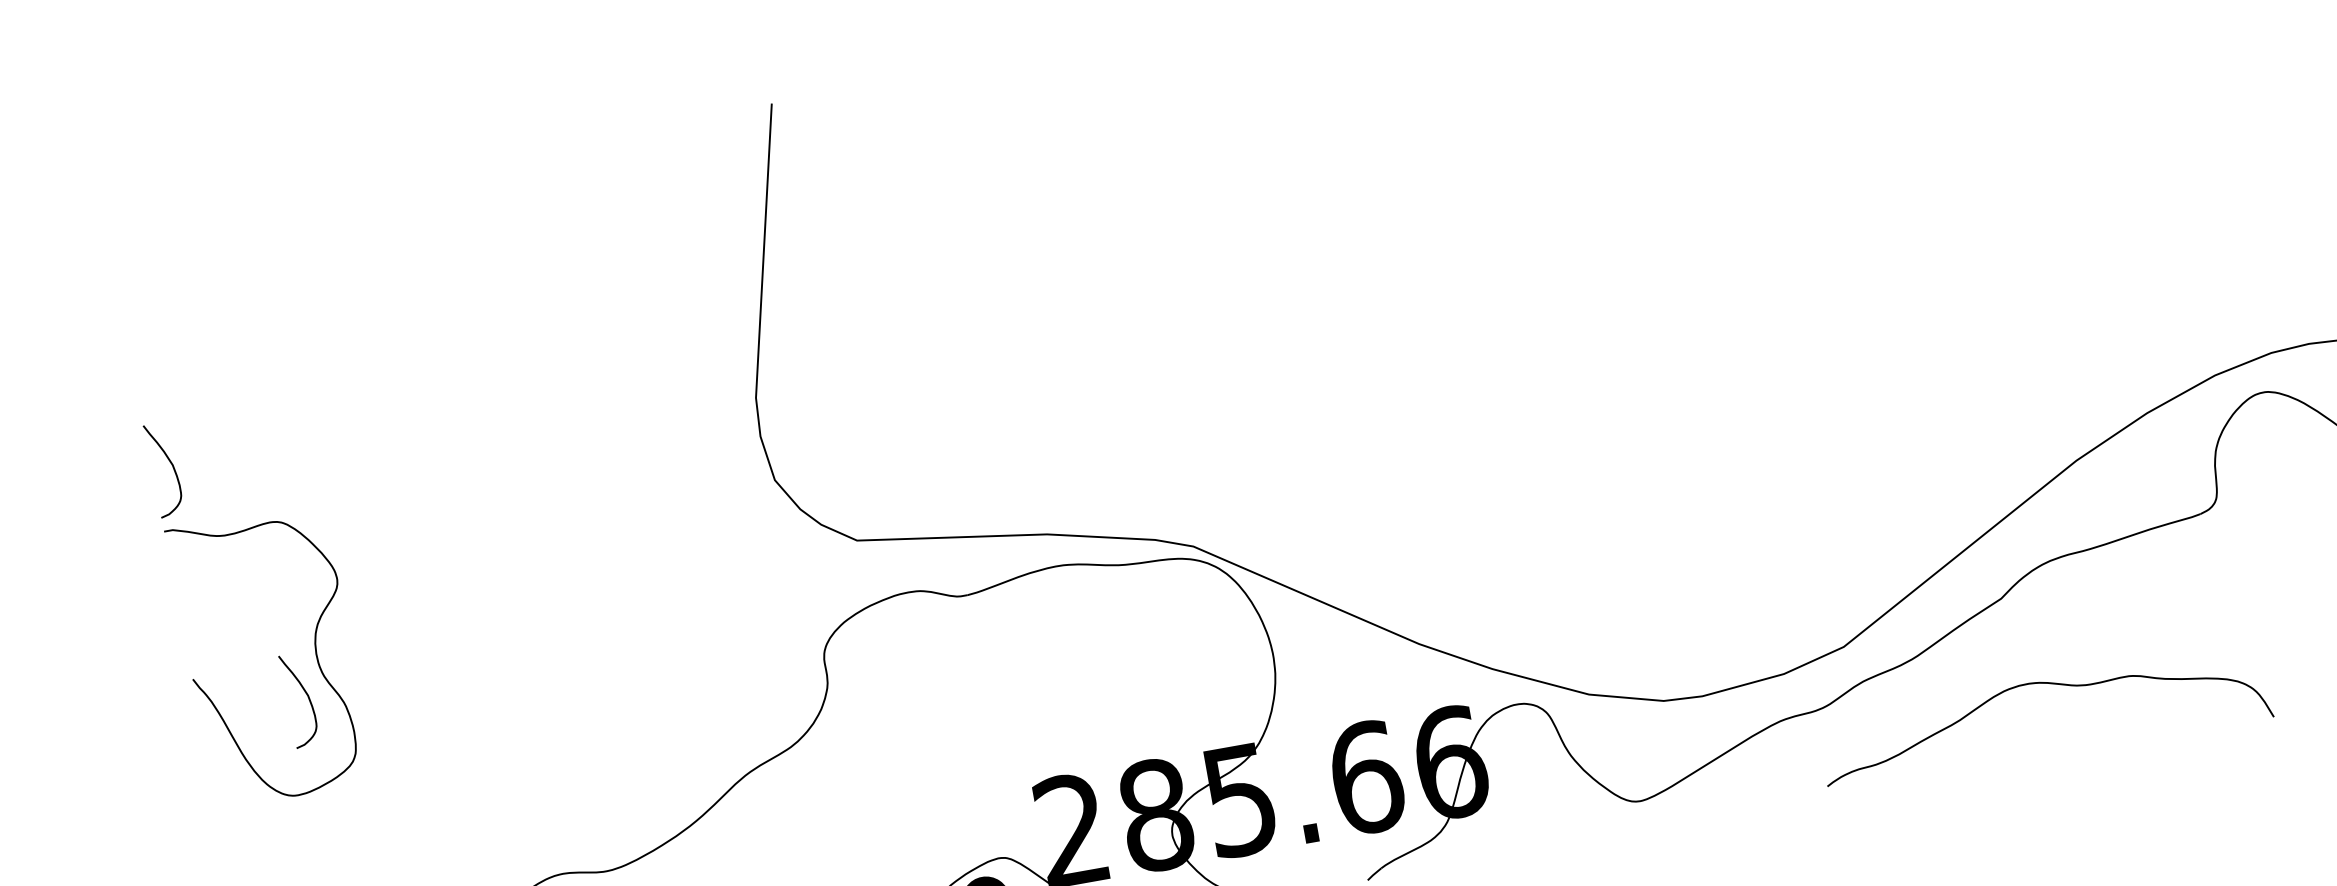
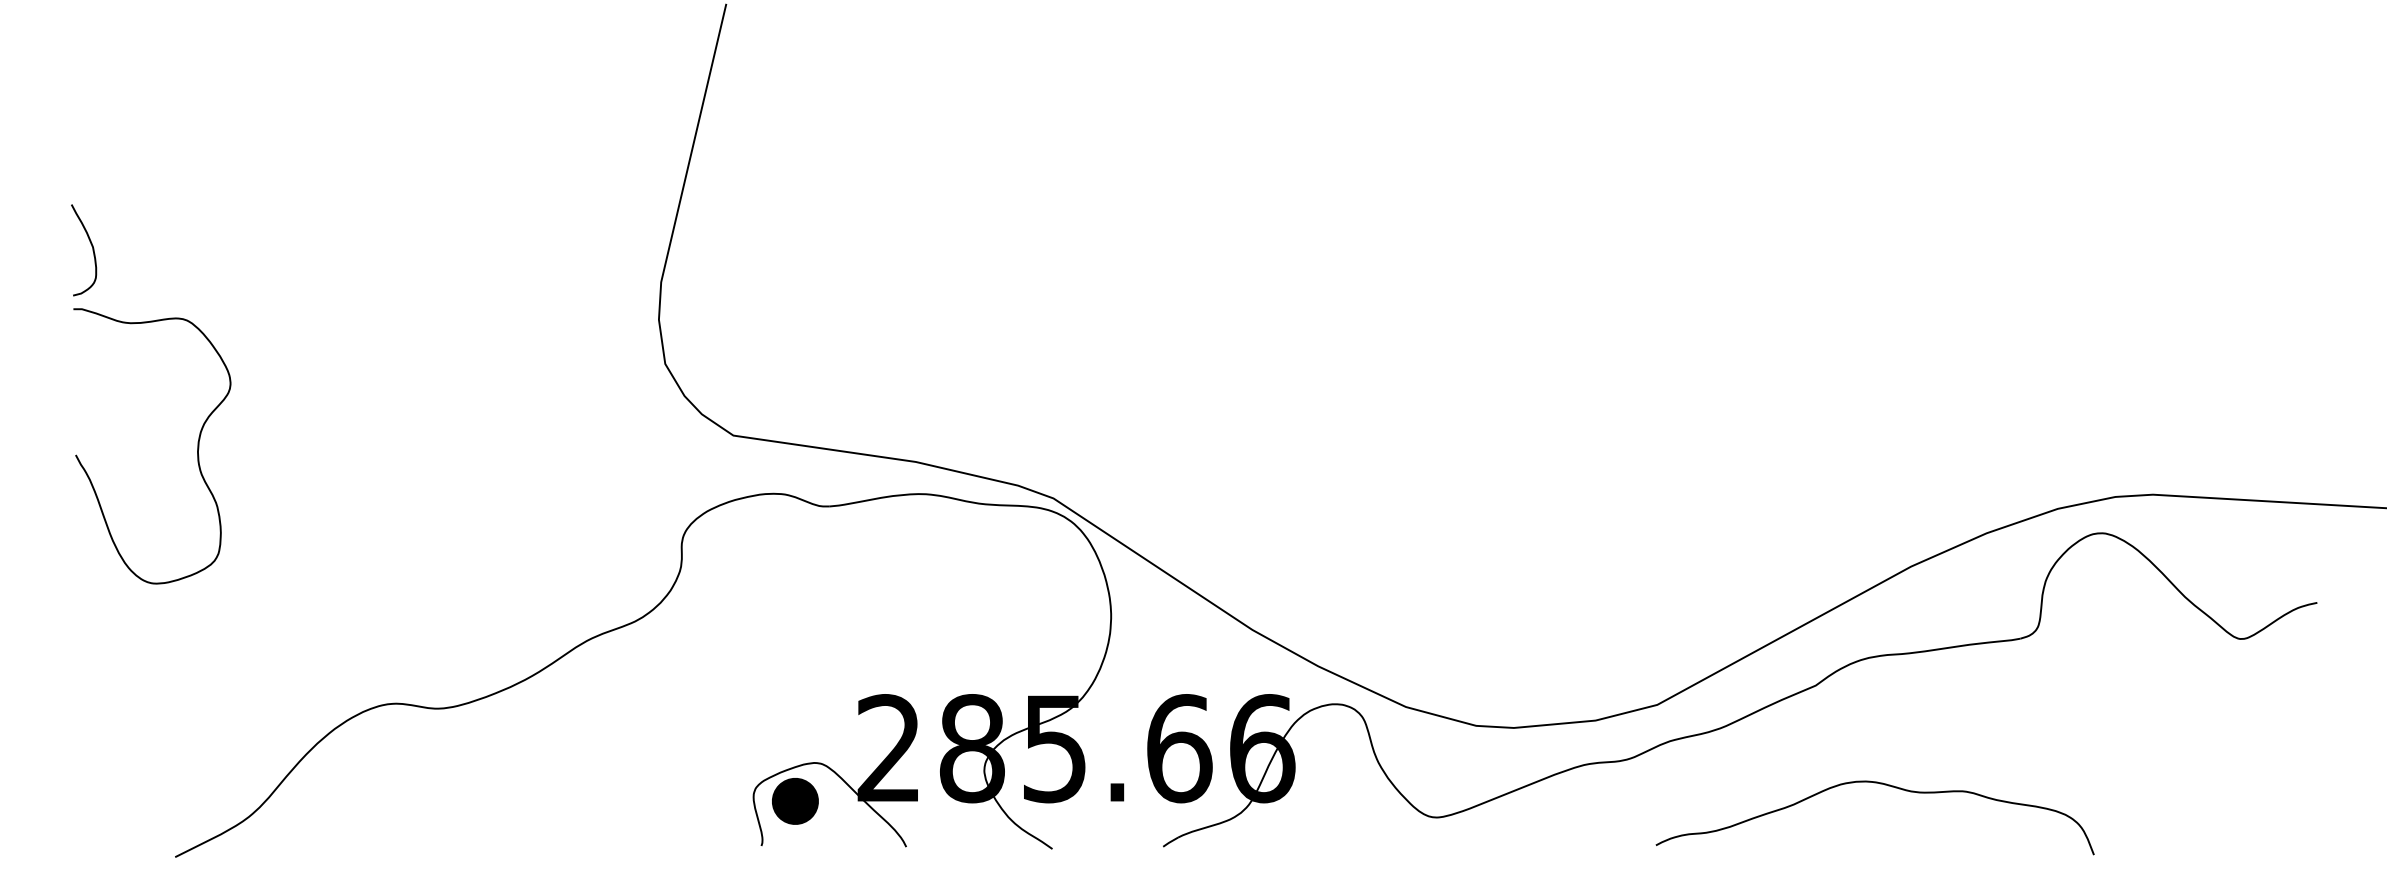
curve: (2048, 684) -> (1884, 785), moved
curve: (308, 699) -> (182, 493), removed

